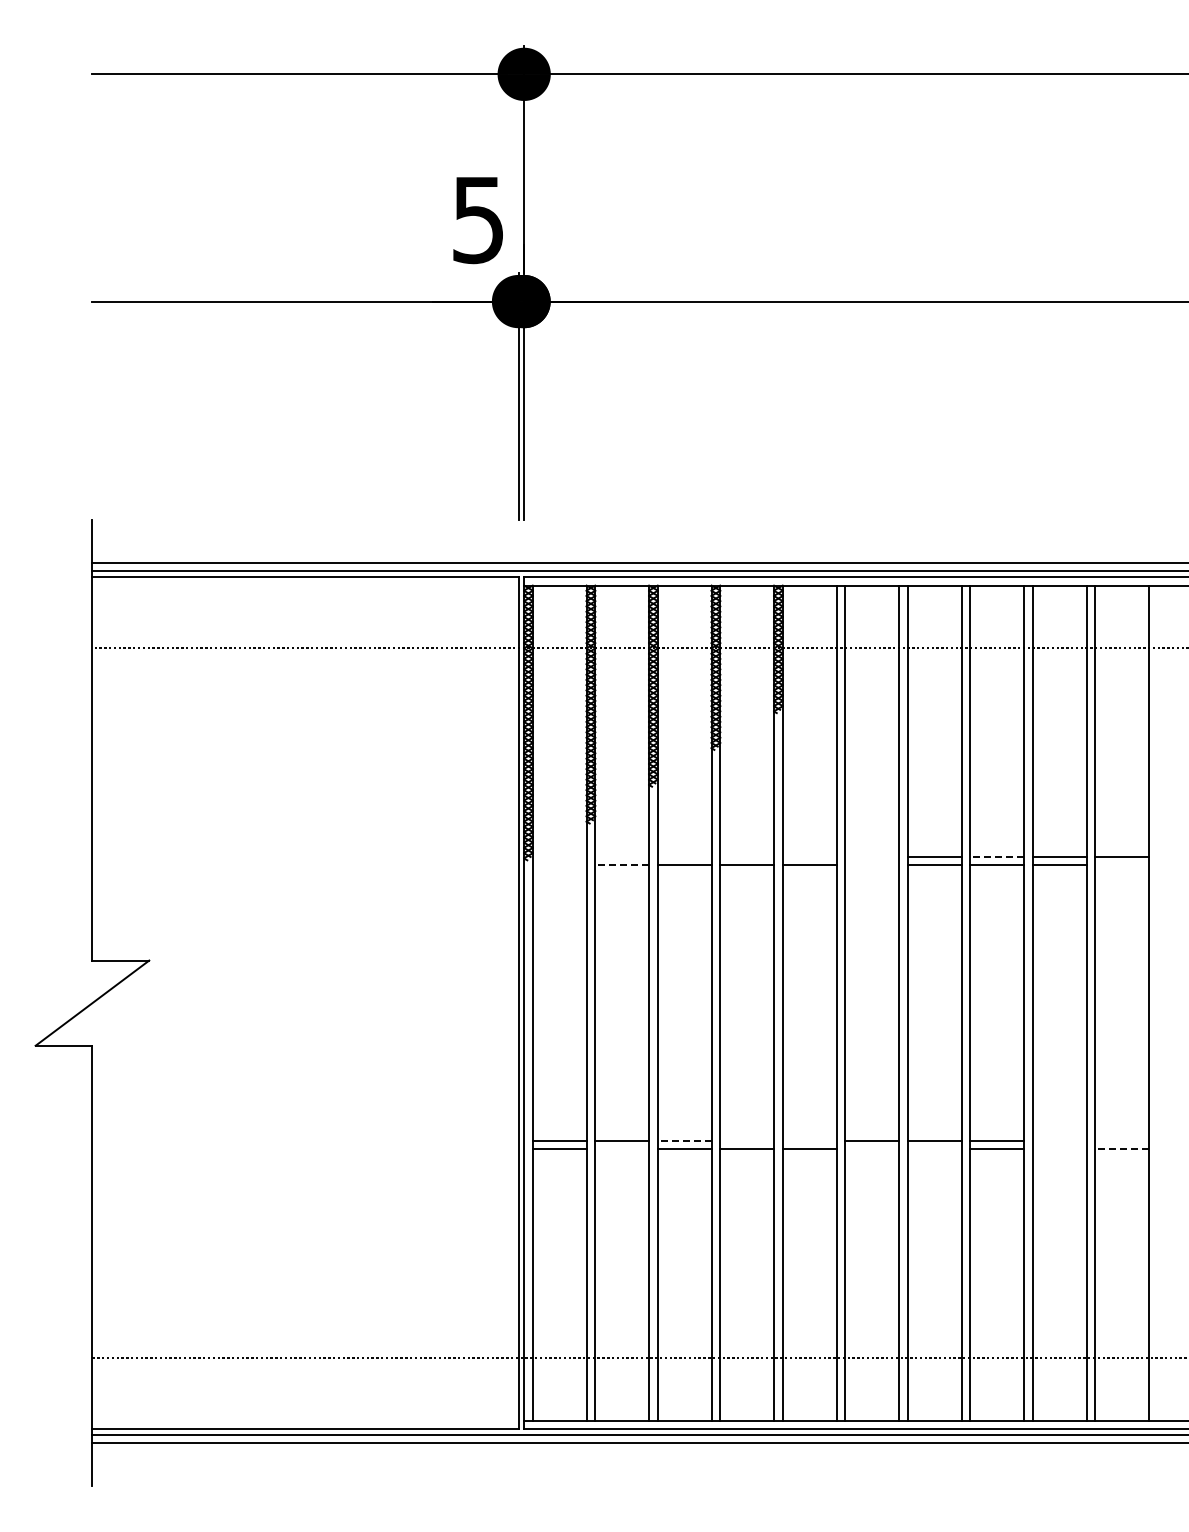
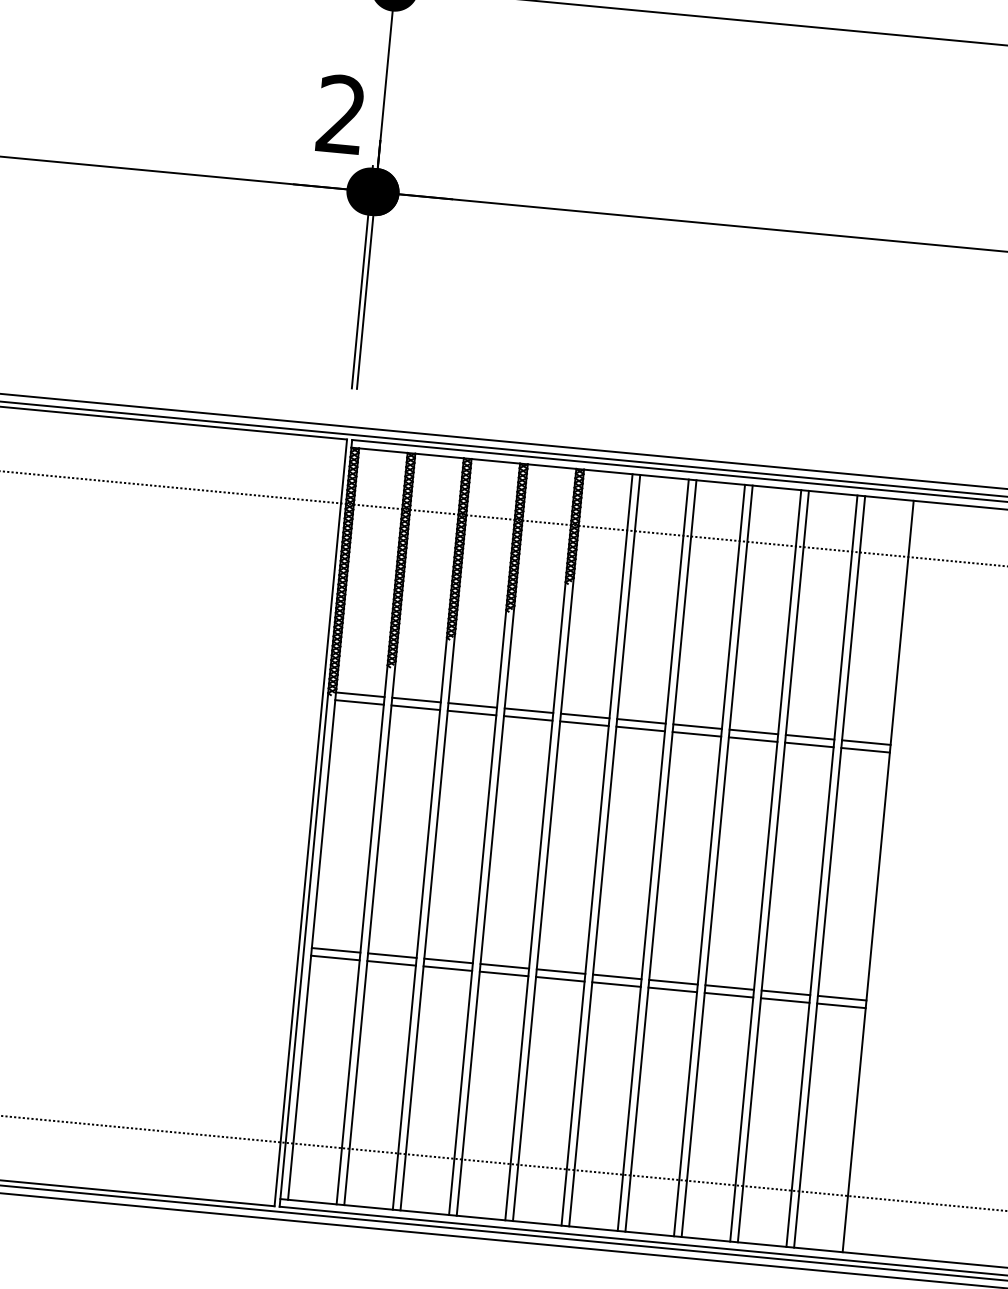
text: (477, 219) -> (340, 114), 5 -> 2
line: (559, 856) -> (360, 694), added
line: (622, 856) -> (416, 699), added
line: (684, 856) -> (472, 705), added
line: (747, 856) -> (529, 710), added
line: (809, 856) -> (585, 715), added
line: (872, 856) -> (641, 721), added
line: (997, 856) -> (754, 731), dashed -> solid
line: (559, 865) -> (359, 702), added
line: (622, 865) -> (416, 707), dashed -> solid
line: (872, 865) -> (641, 729), added
line: (1122, 865) -> (865, 750), added
line: (684, 1140) -> (448, 960), dashed -> solid
line: (747, 1140) -> (505, 965), added
line: (809, 1140) -> (560, 971), added
line: (1059, 1140) -> (785, 992), added
line: (1122, 1140) -> (842, 997), added
line: (622, 1149) -> (391, 963), added
line: (872, 1149) -> (616, 984), added
line: (934, 1149) -> (672, 989), added
line: (1059, 1149) -> (785, 1000), added
line: (1122, 1149) -> (841, 1005), dashed -> solid

